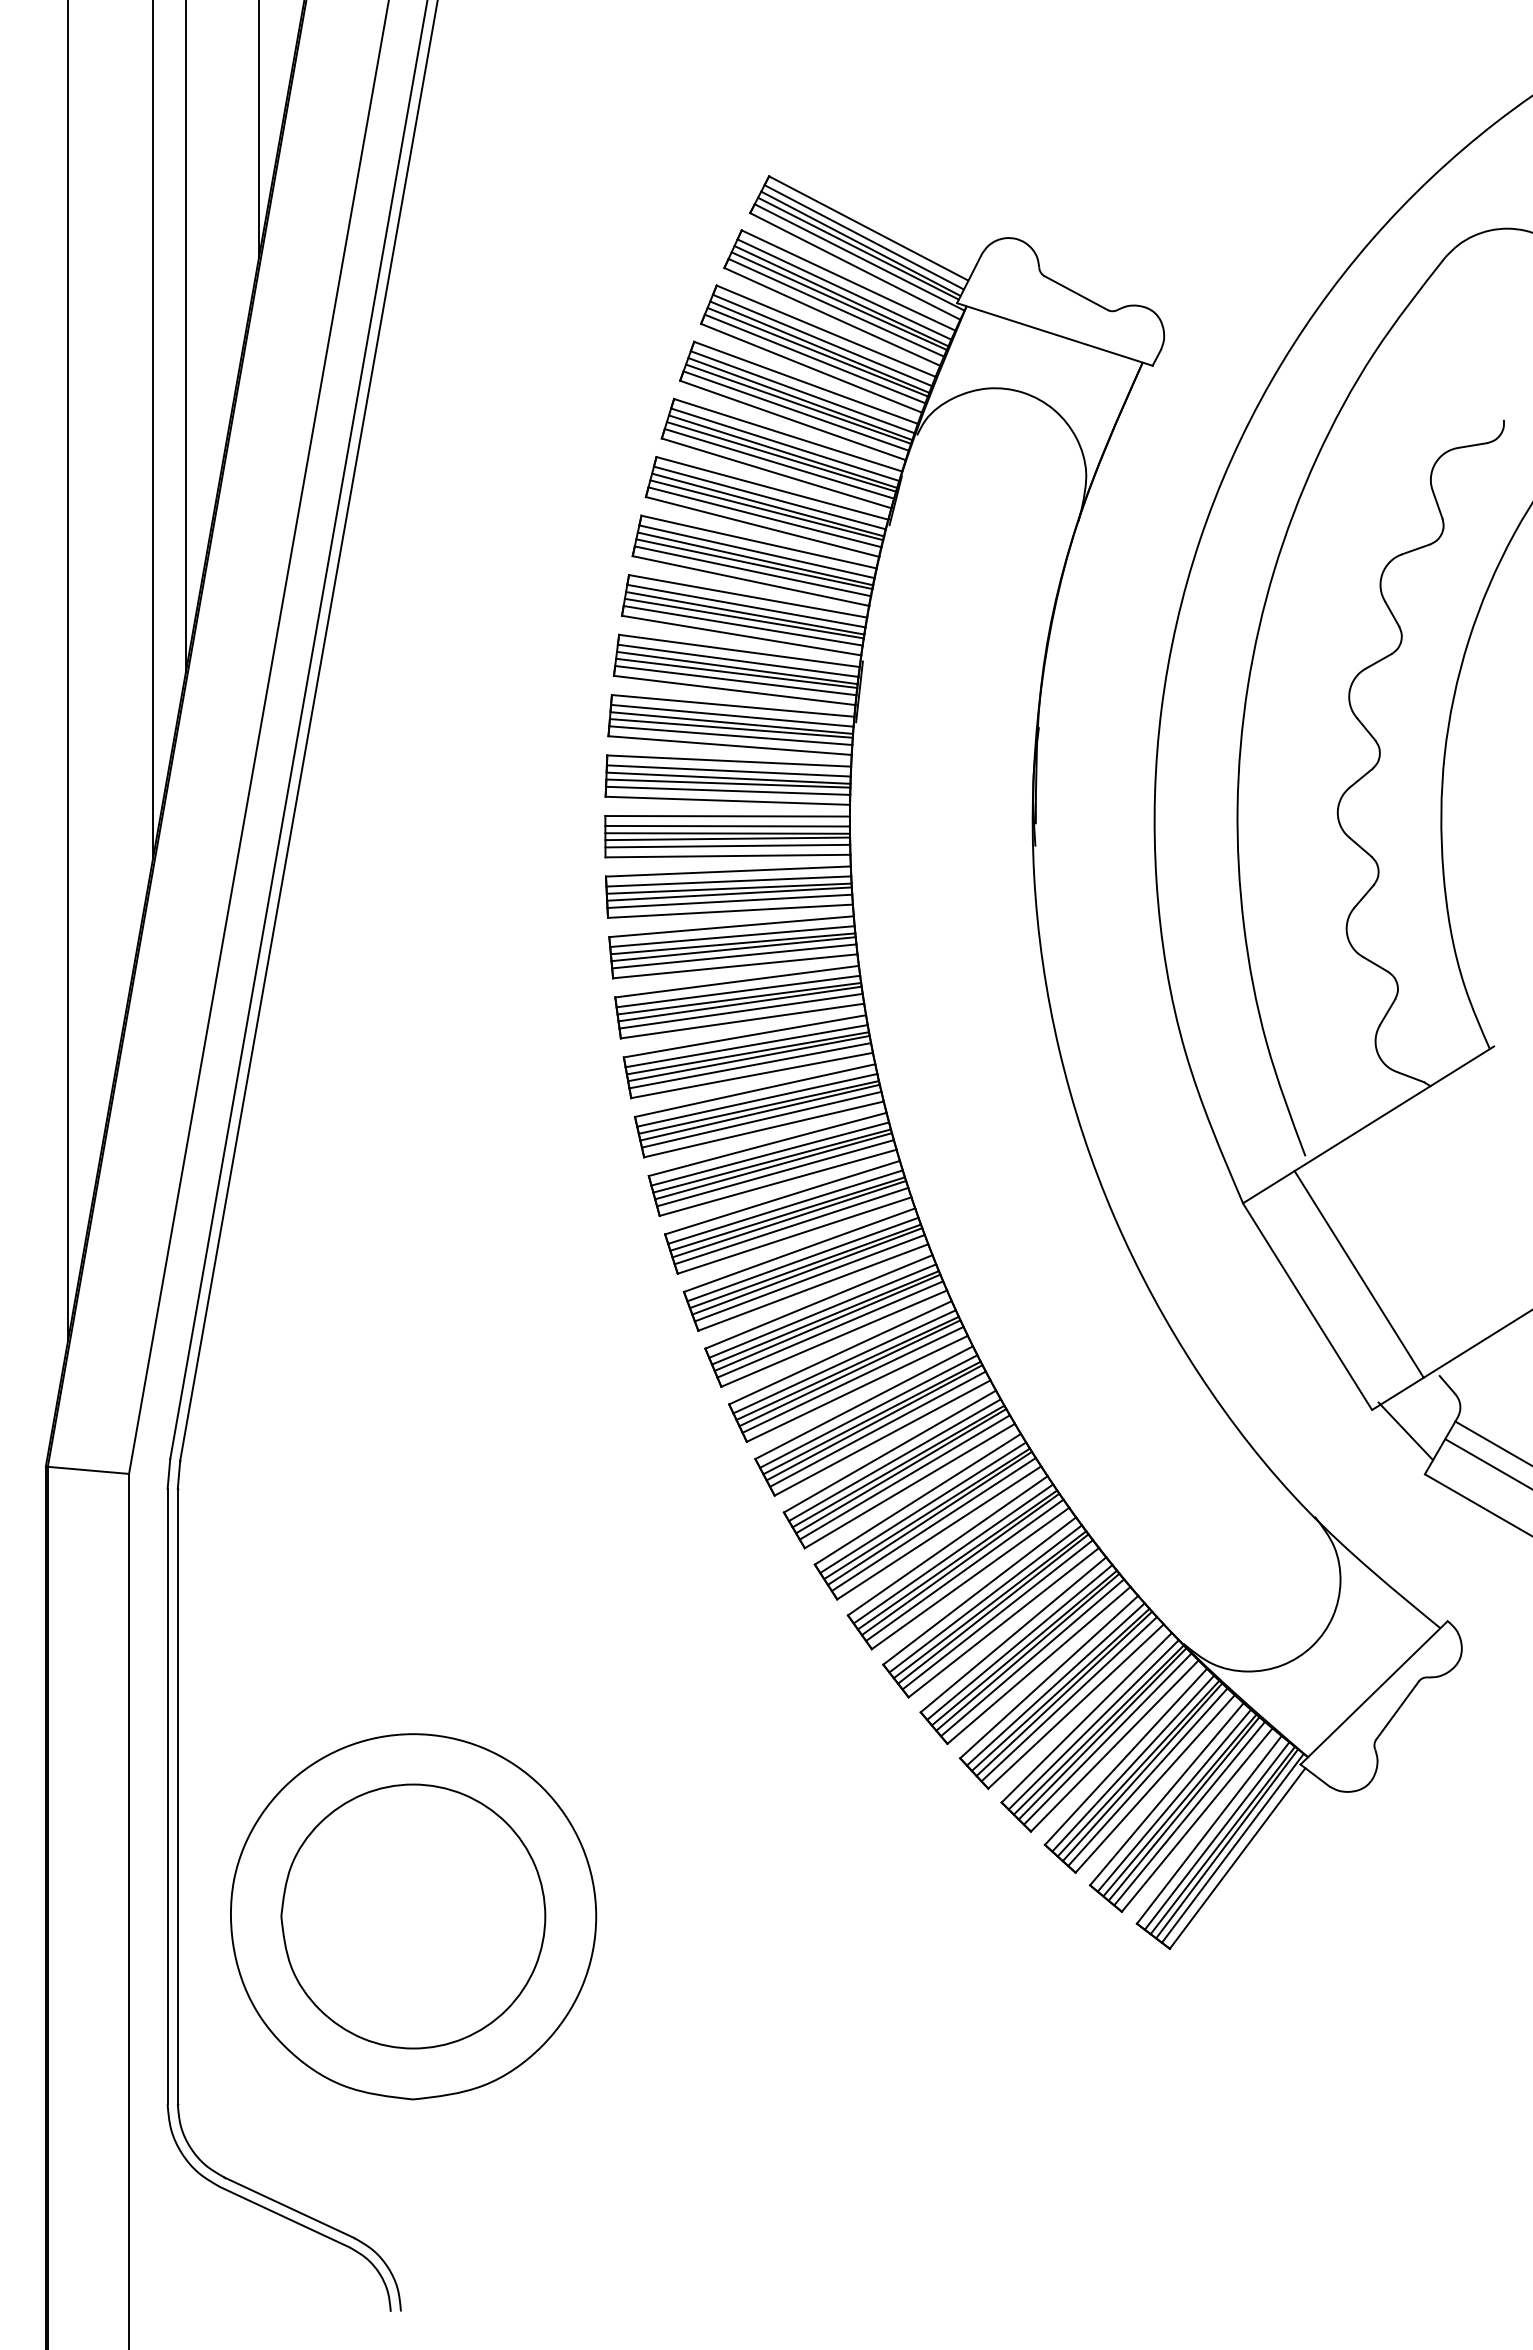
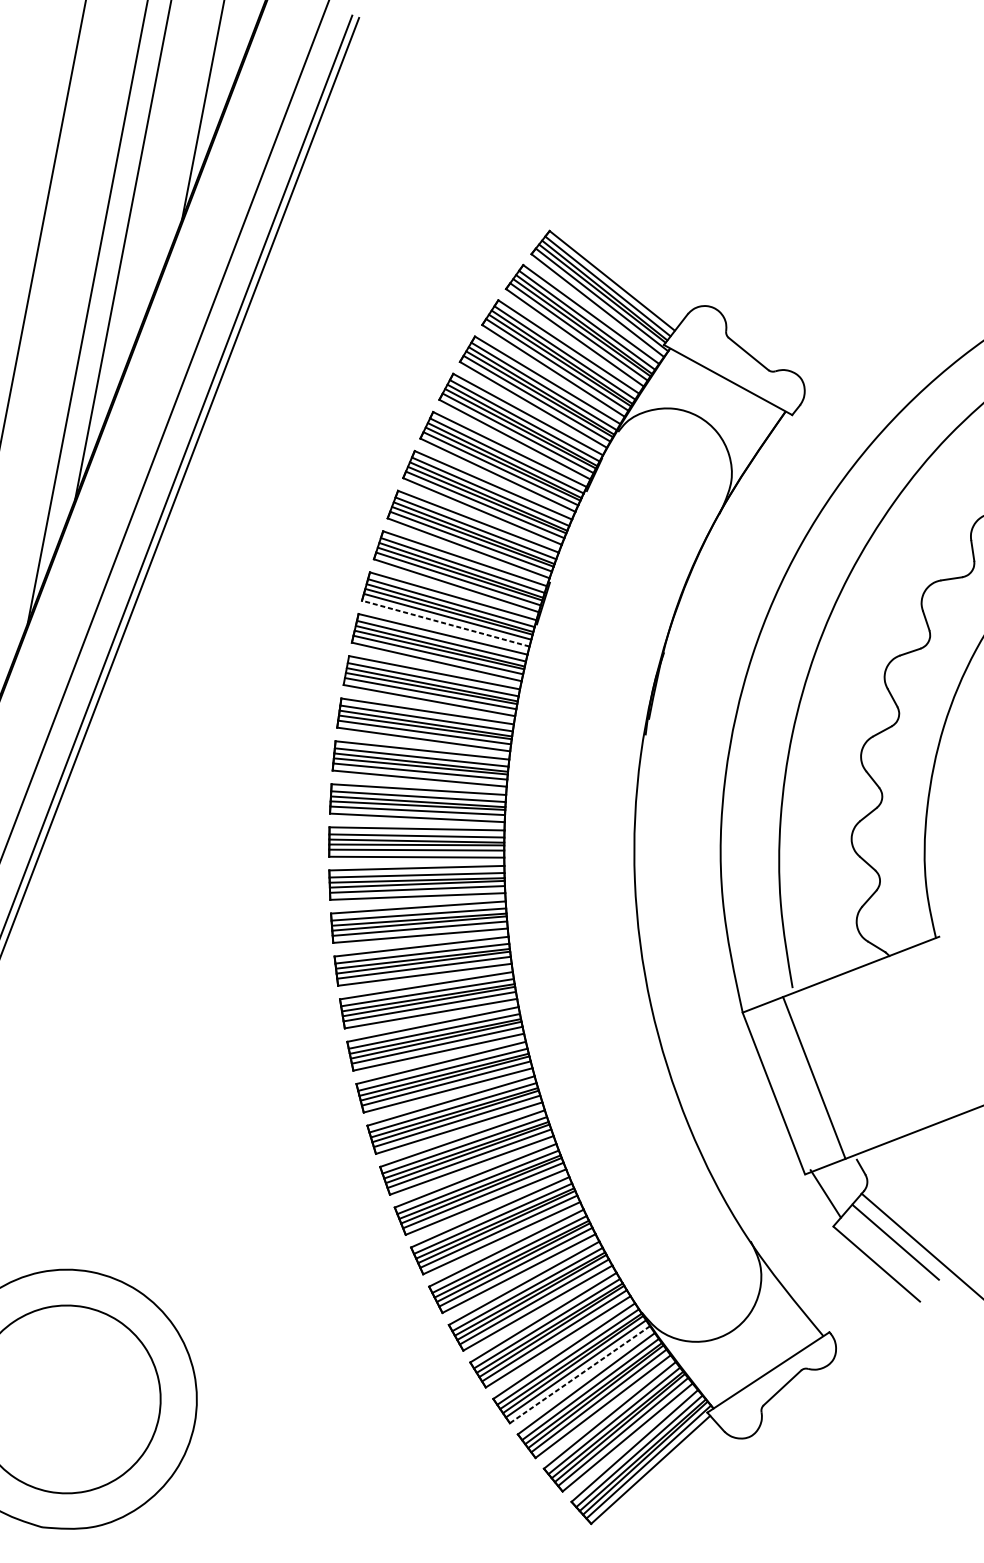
line: (730, 745) -> (446, 623), solid -> dashed
line: (1114, 1746) -> (579, 1374), solid -> dashed

